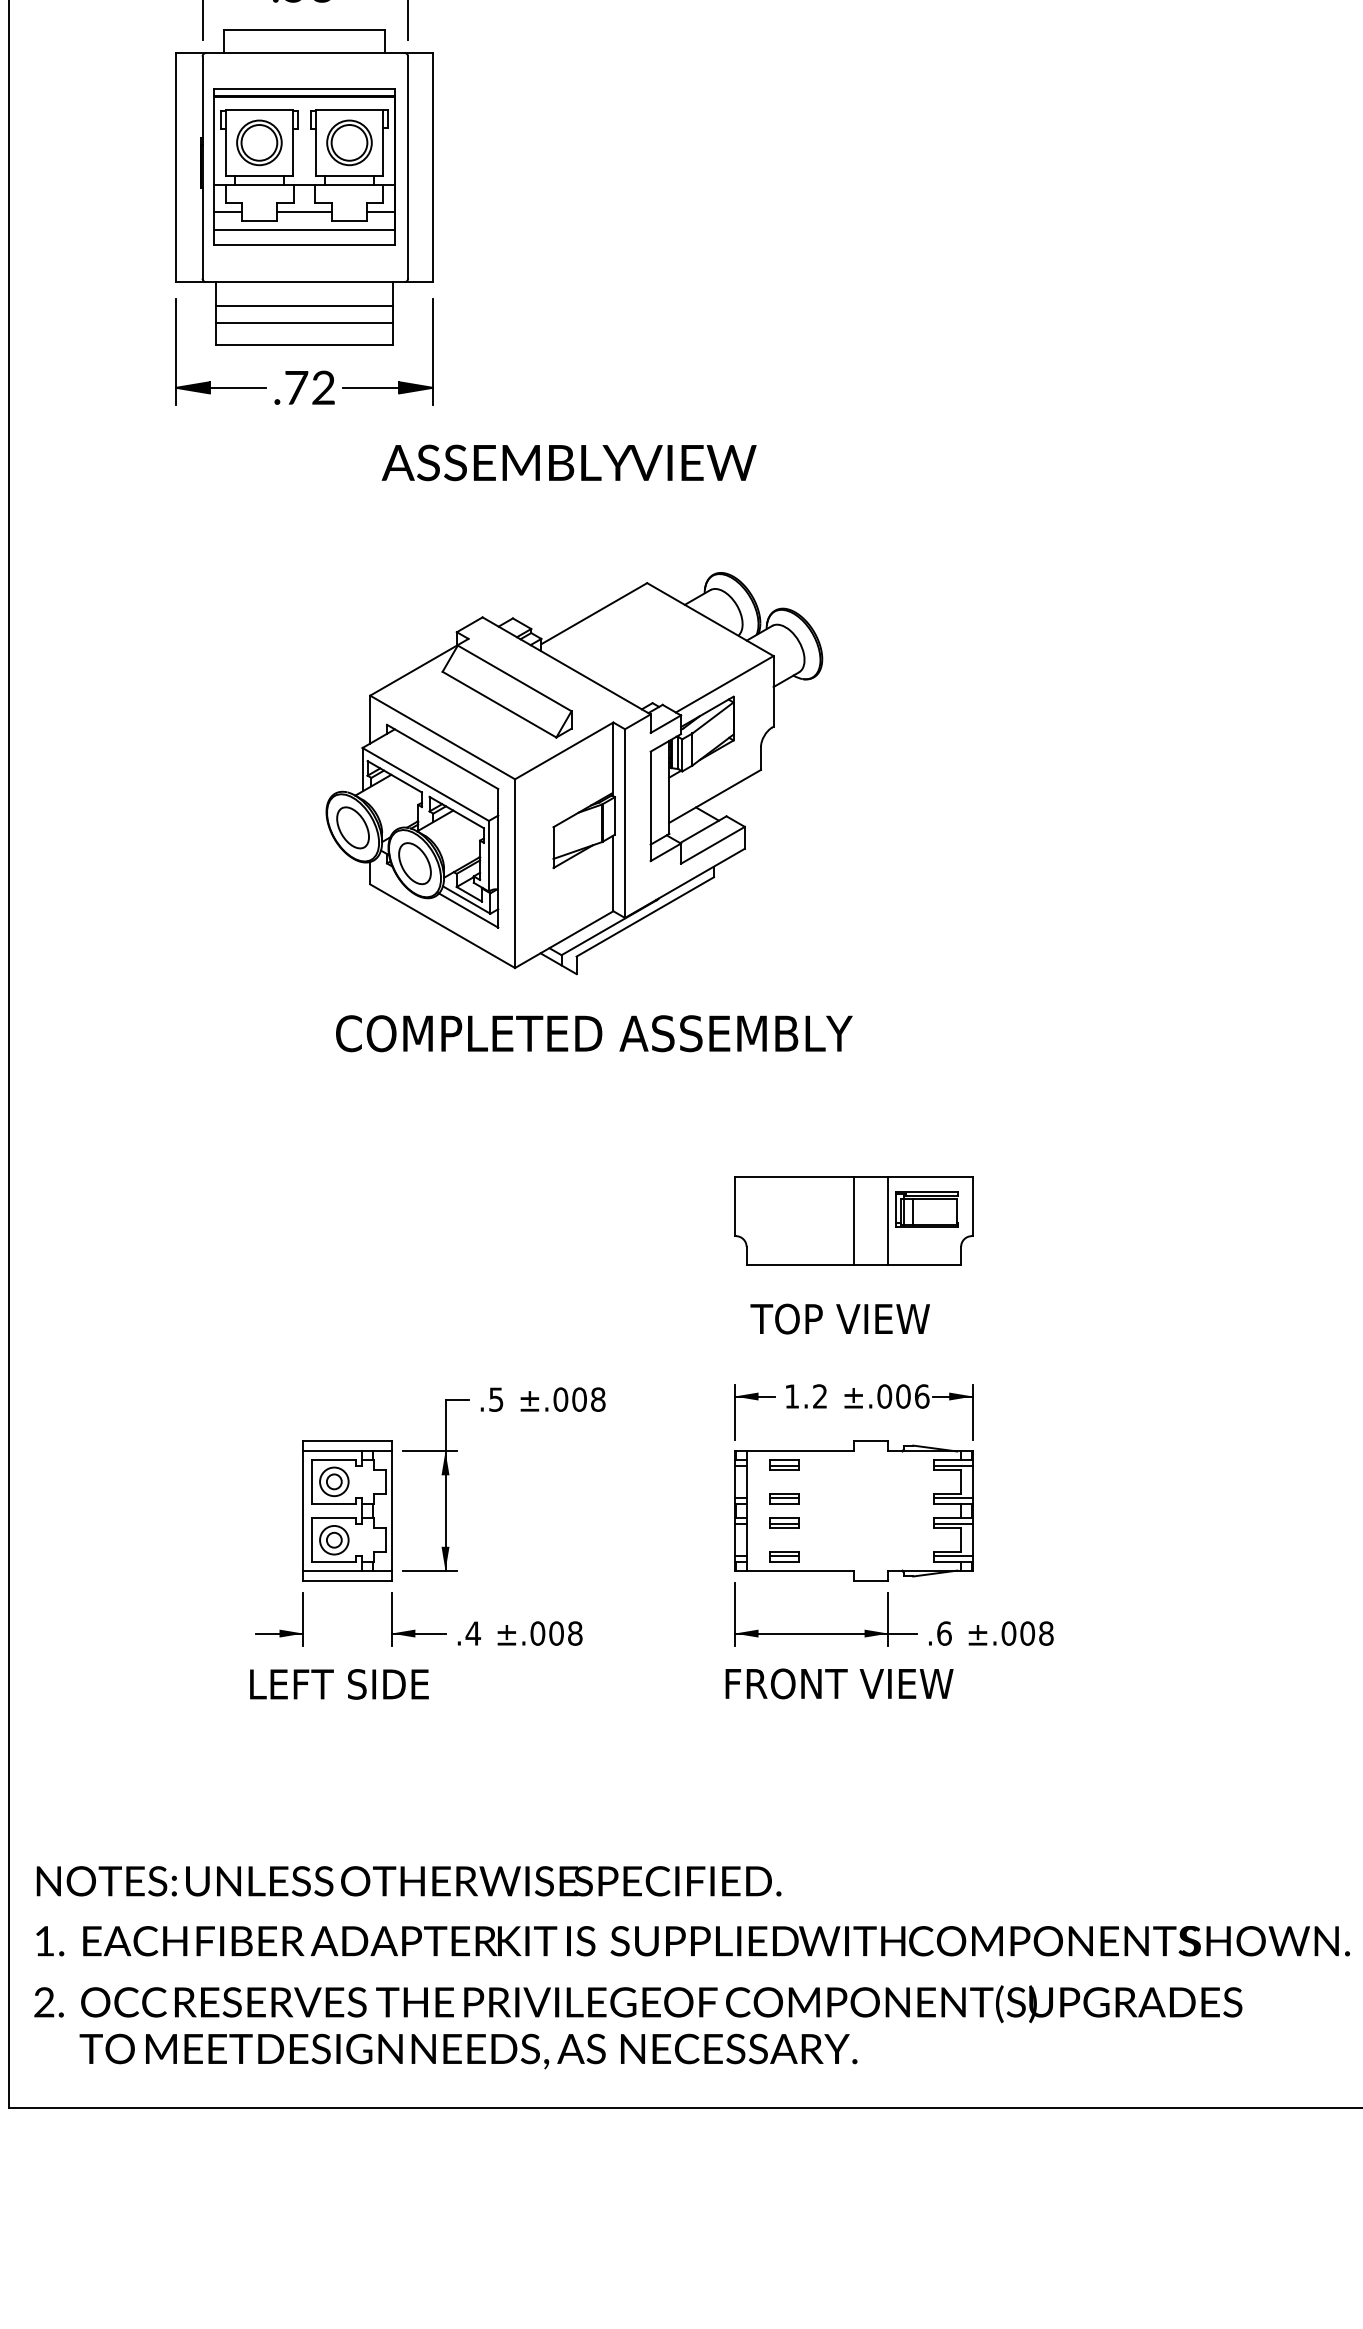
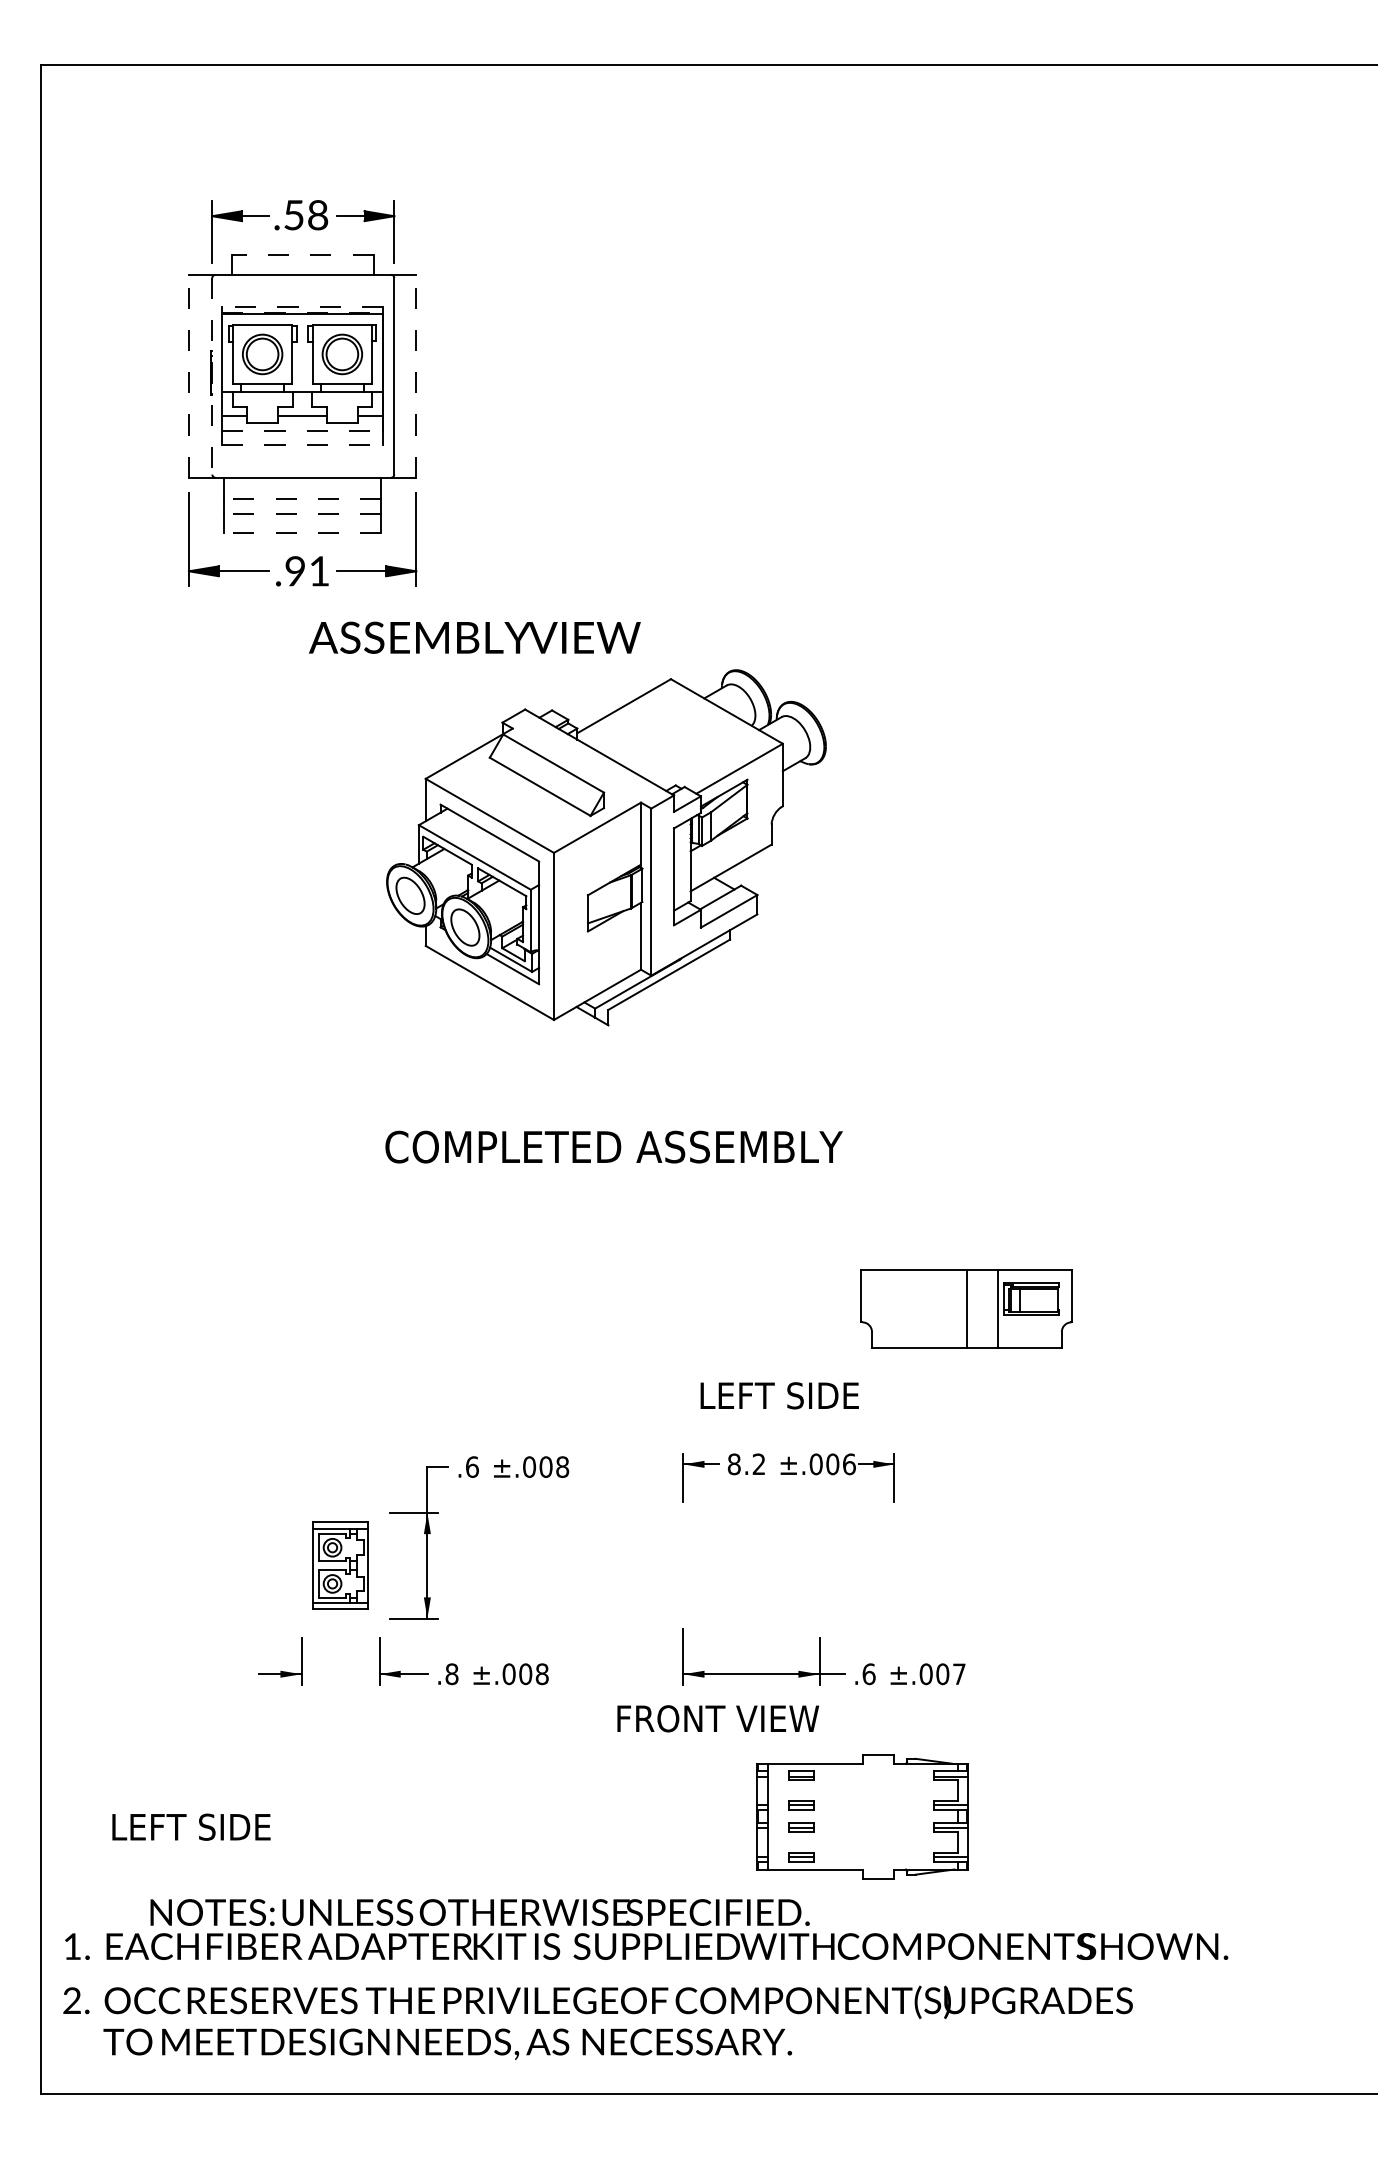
line: (304, 29) -> (302, 254), solid -> dashed
line: (304, 88) -> (302, 306), solid -> dashed
line: (305, 95) -> (303, 312), solid -> dashed
line: (175, 166) -> (188, 375), solid -> dashed
line: (433, 166) -> (416, 375), solid -> dashed
line: (202, 167) -> (212, 376), solid -> dashed
line: (305, 229) -> (303, 431), solid -> dashed
line: (305, 245) -> (303, 445), solid -> dashed
line: (304, 306) -> (302, 499), solid -> dashed
line: (304, 322) -> (302, 513), solid -> dashed
line: (304, 345) -> (302, 533), solid -> dashed
text: (310, 388) -> (307, 571), .72 -> .91
text: (568, 462) -> (474, 637), moved
part: (574, 773) -> (606, 847), moved
text: (593, 1032) -> (613, 1146), moved
part: (853, 1220) -> (966, 1308), moved
text: (840, 1318) -> (777, 1395), TOP VIEW -> LEFT SIDE
text: (791, 1396) -> (733, 1464), 1.2 -> 8.2
text: (496, 1398) -> (472, 1466), .5 -> .6
part: (347, 1510) -> (340, 1565), size x0.7
part: (853, 1510) -> (862, 1816), moved
text: (472, 1633) -> (451, 1674), .4 -> .8
text: (1046, 1633) -> (959, 1674), ±.008 -> ±.007
text: (339, 1683) -> (191, 1826), moved
text: (838, 1683) -> (717, 1718), moved
text: (408, 1881) -> (479, 1912), moved

